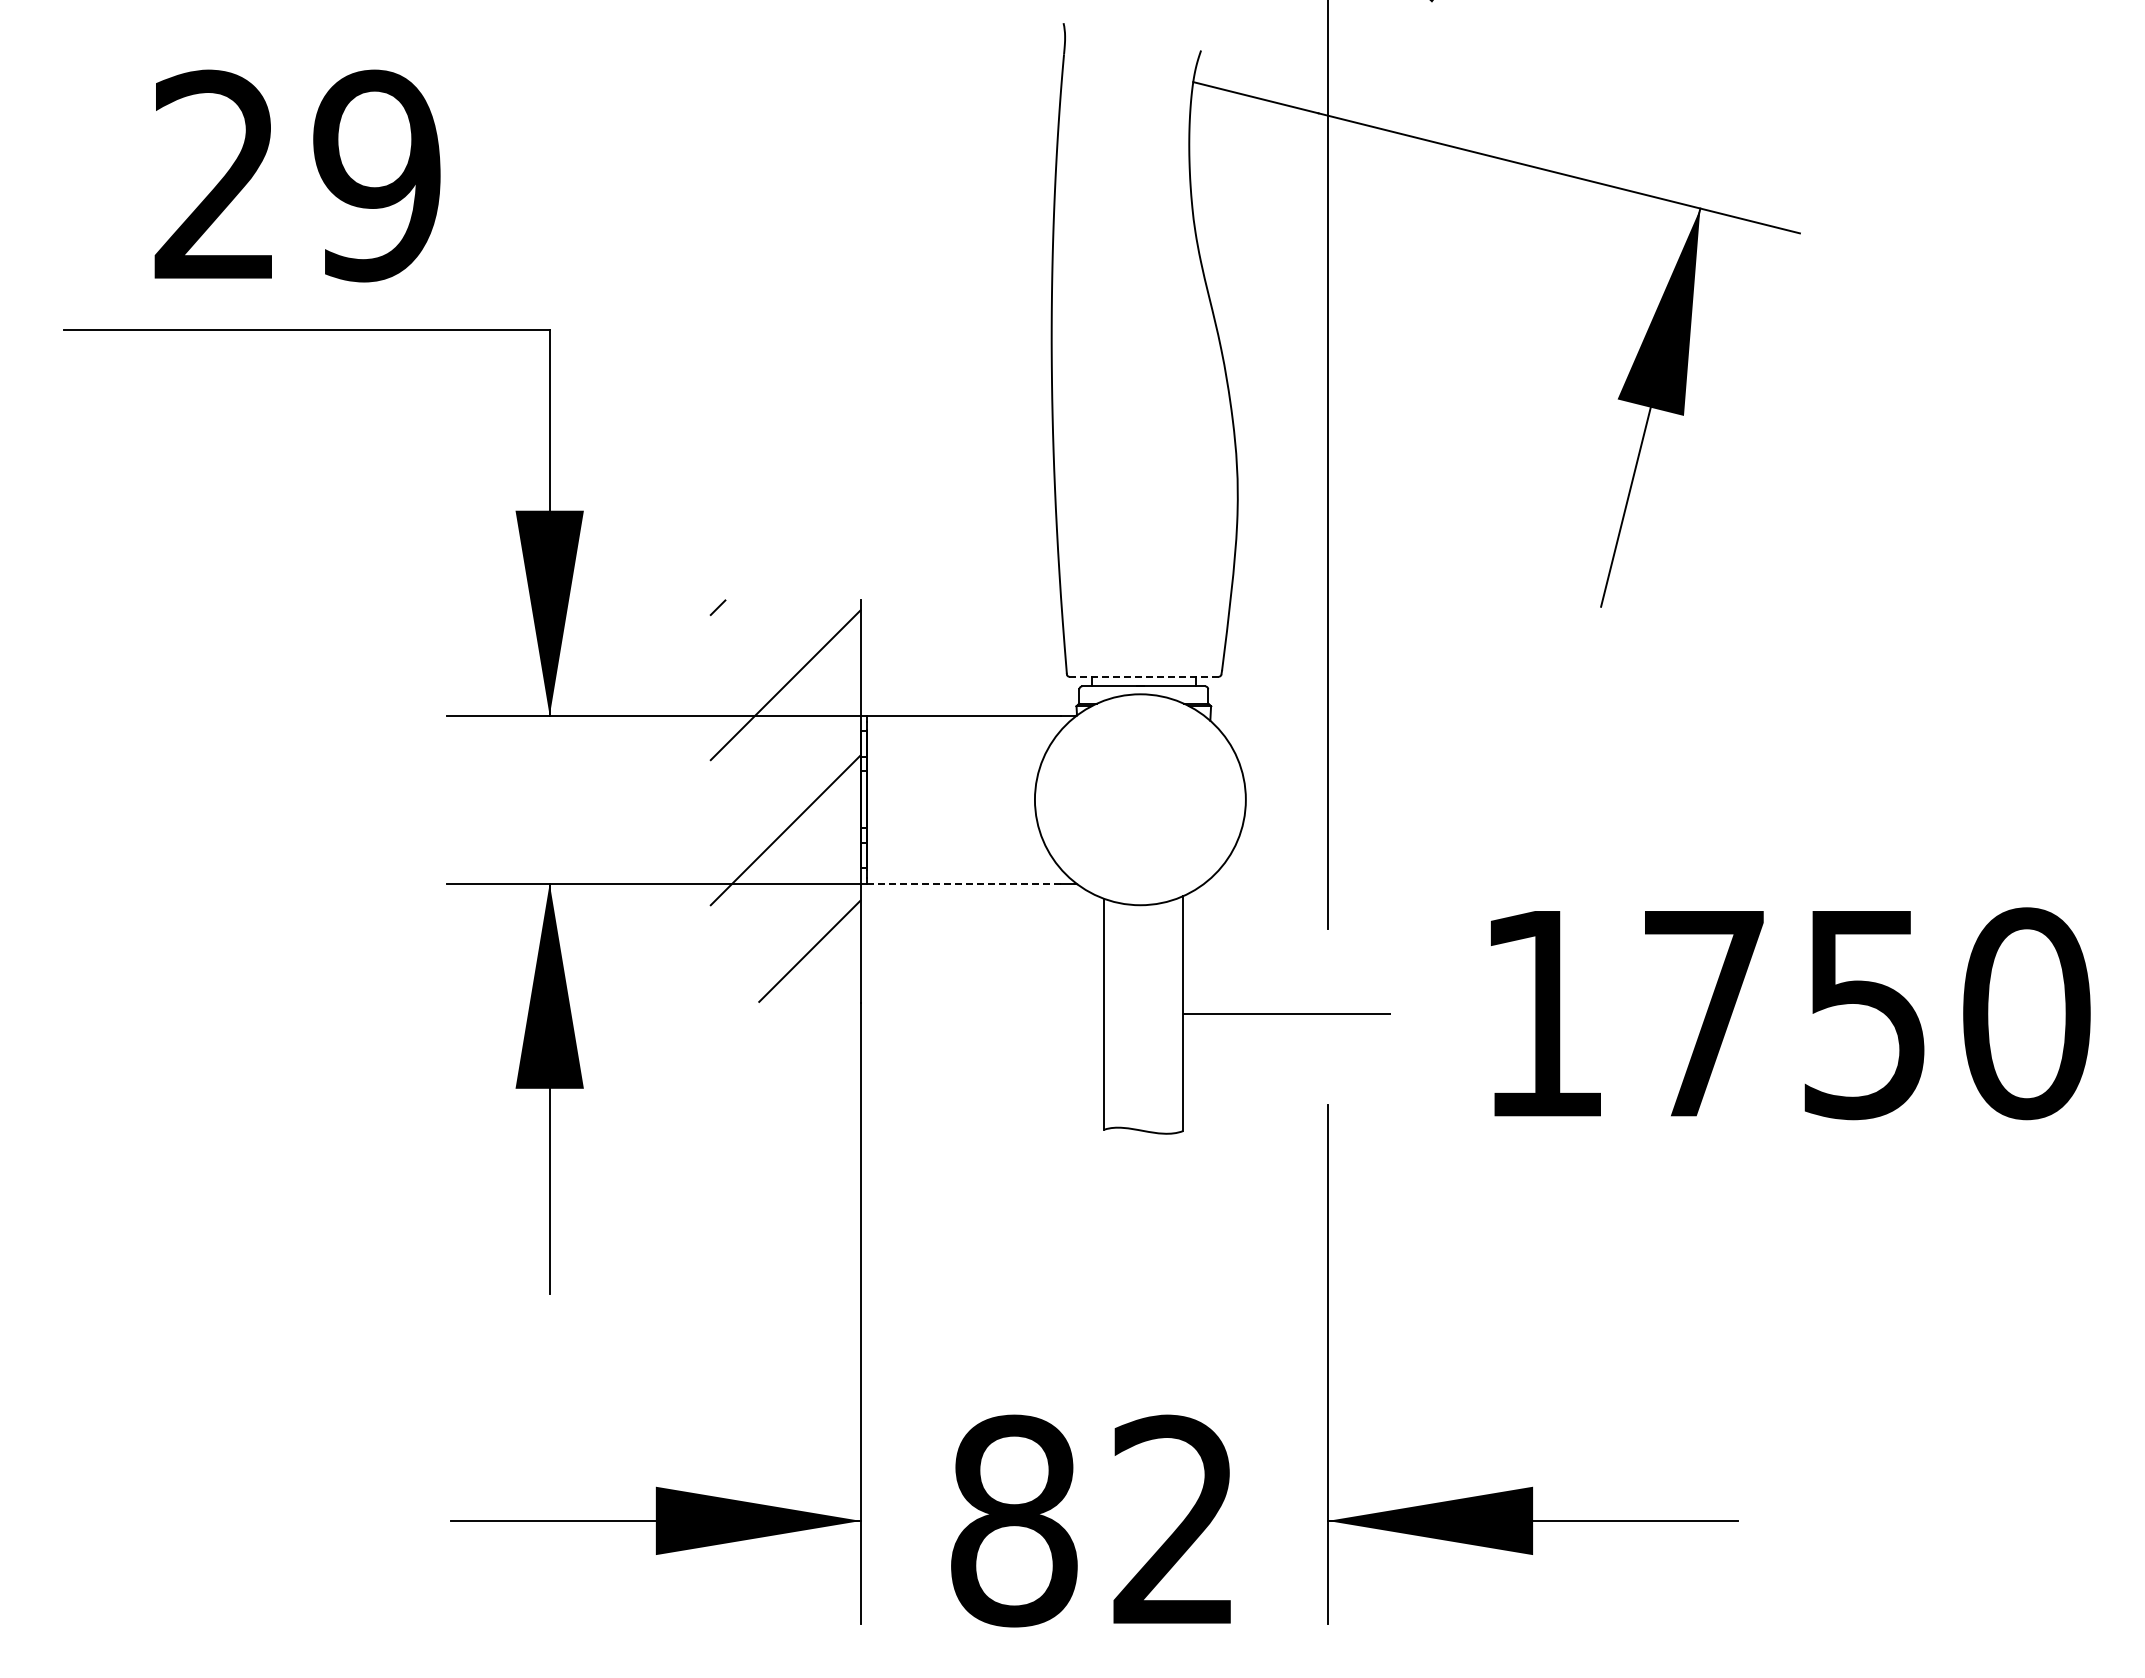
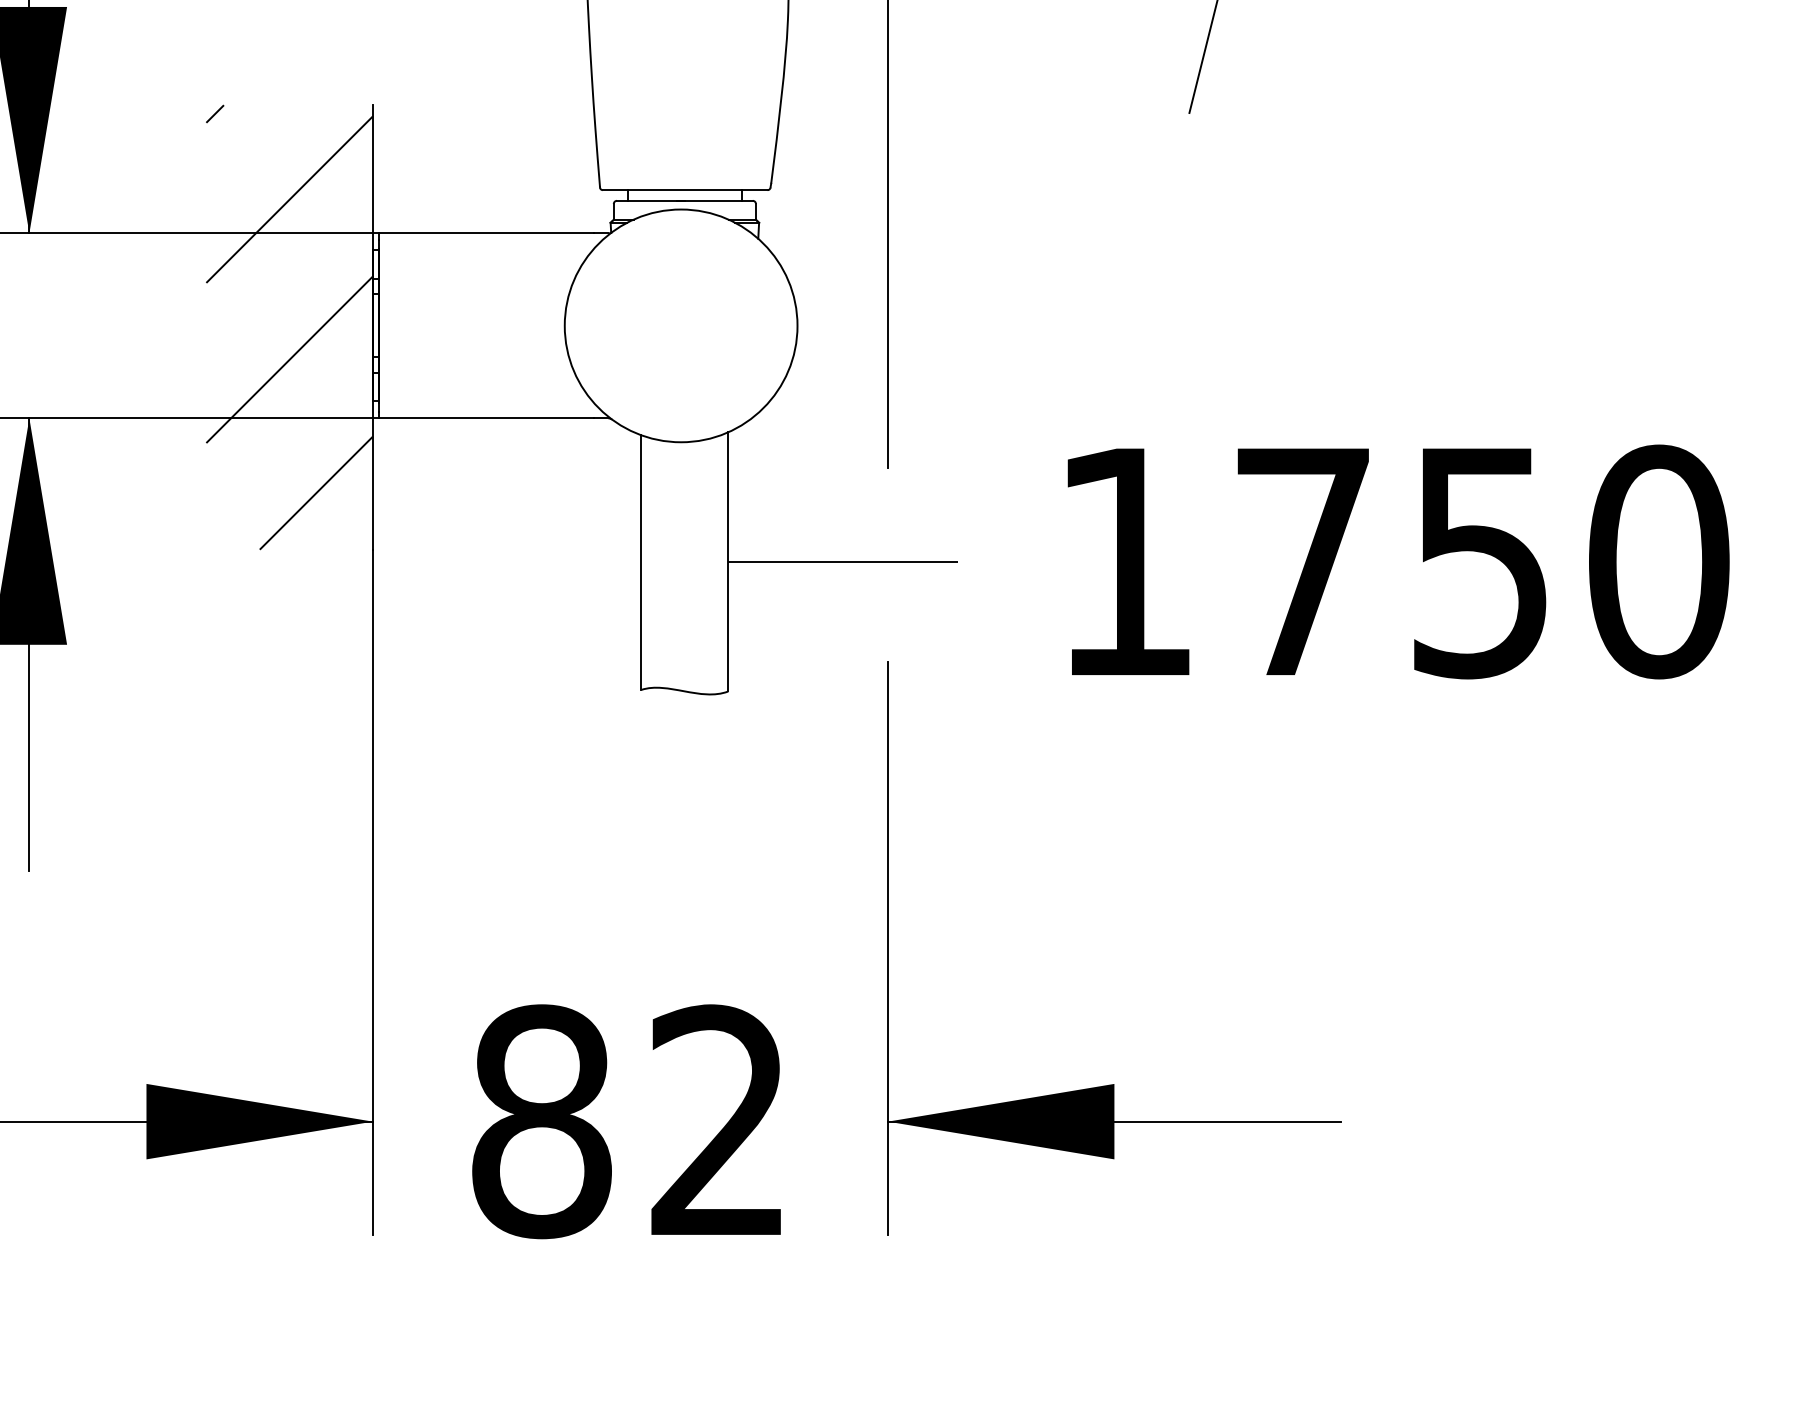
line: (1144, 676) -> (685, 189), dashed -> solid
line: (963, 883) -> (485, 418), dashed -> solid

